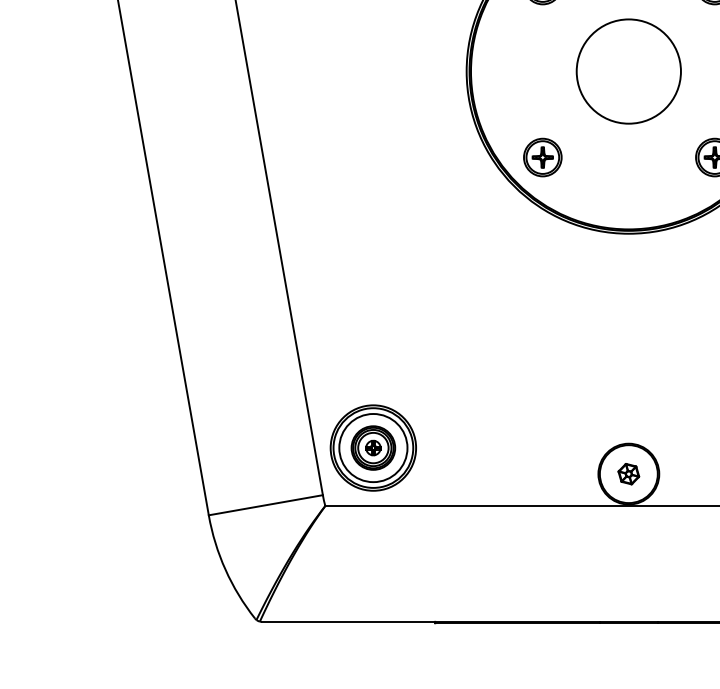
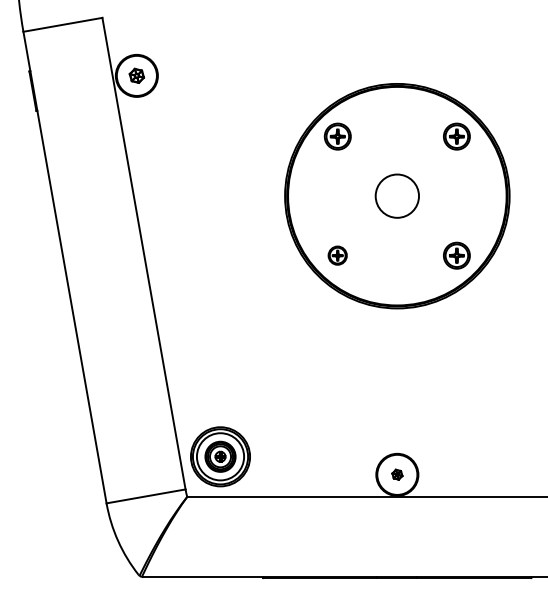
circle: (629, 72) -> (397, 196), size x0.6
part: (542, 157) -> (337, 255), size x0.7
part: (629, 473) -> (397, 474), size x0.7

